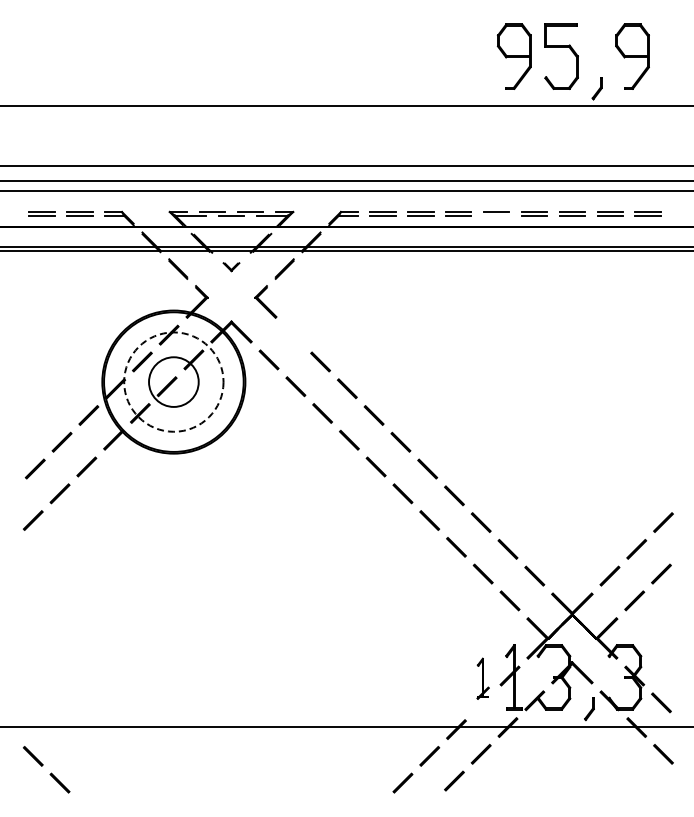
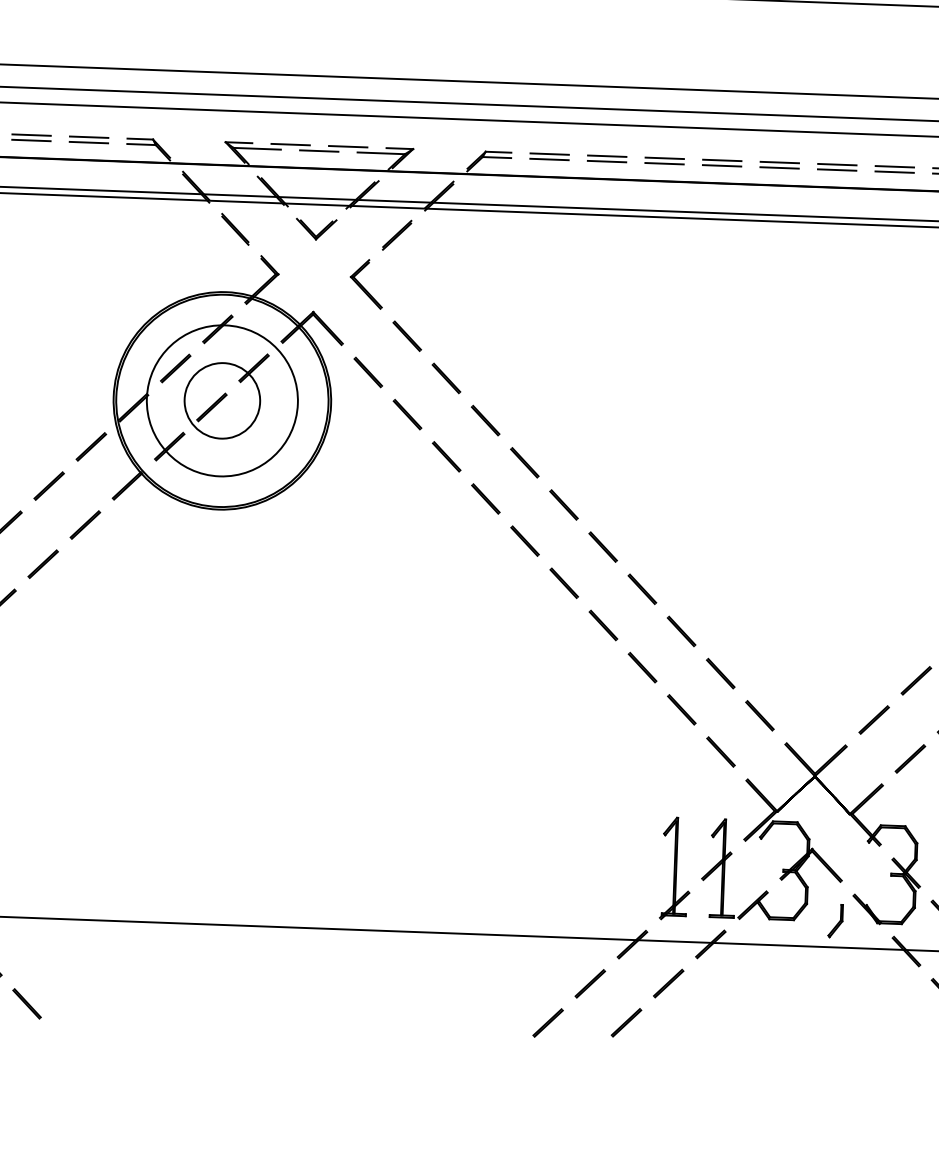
line: (496, 215) -> (721, 165), added
part: (231, 266) -> (316, 228), size x1.67
line: (293, 334) -> (406, 335), added
circle: (173, 381) -> (221, 399), dashed -> solid
part: (482, 678) -> (674, 868), size x1.67

